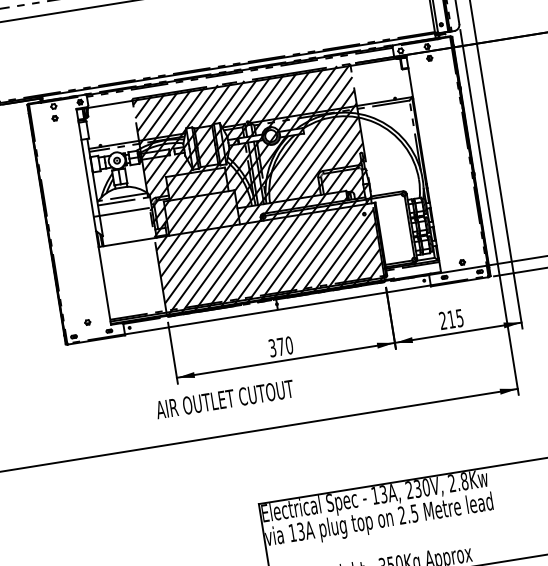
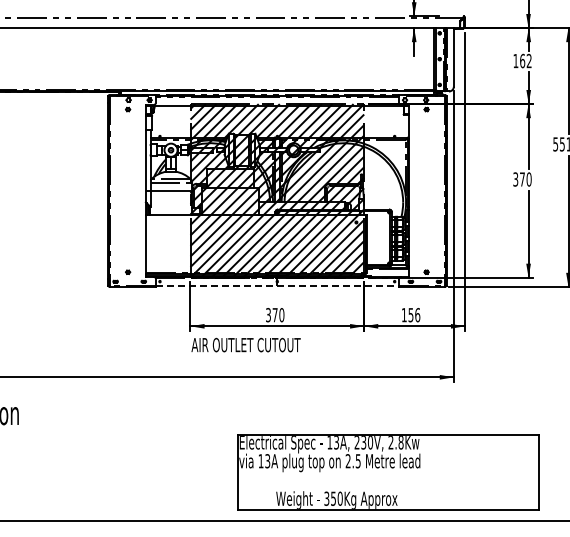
line: (278, 310) -> (277, 286), solid -> dashed
text: (450, 320) -> (410, 315), 215 -> 156
text: (224, 398) -> (245, 344), moved

